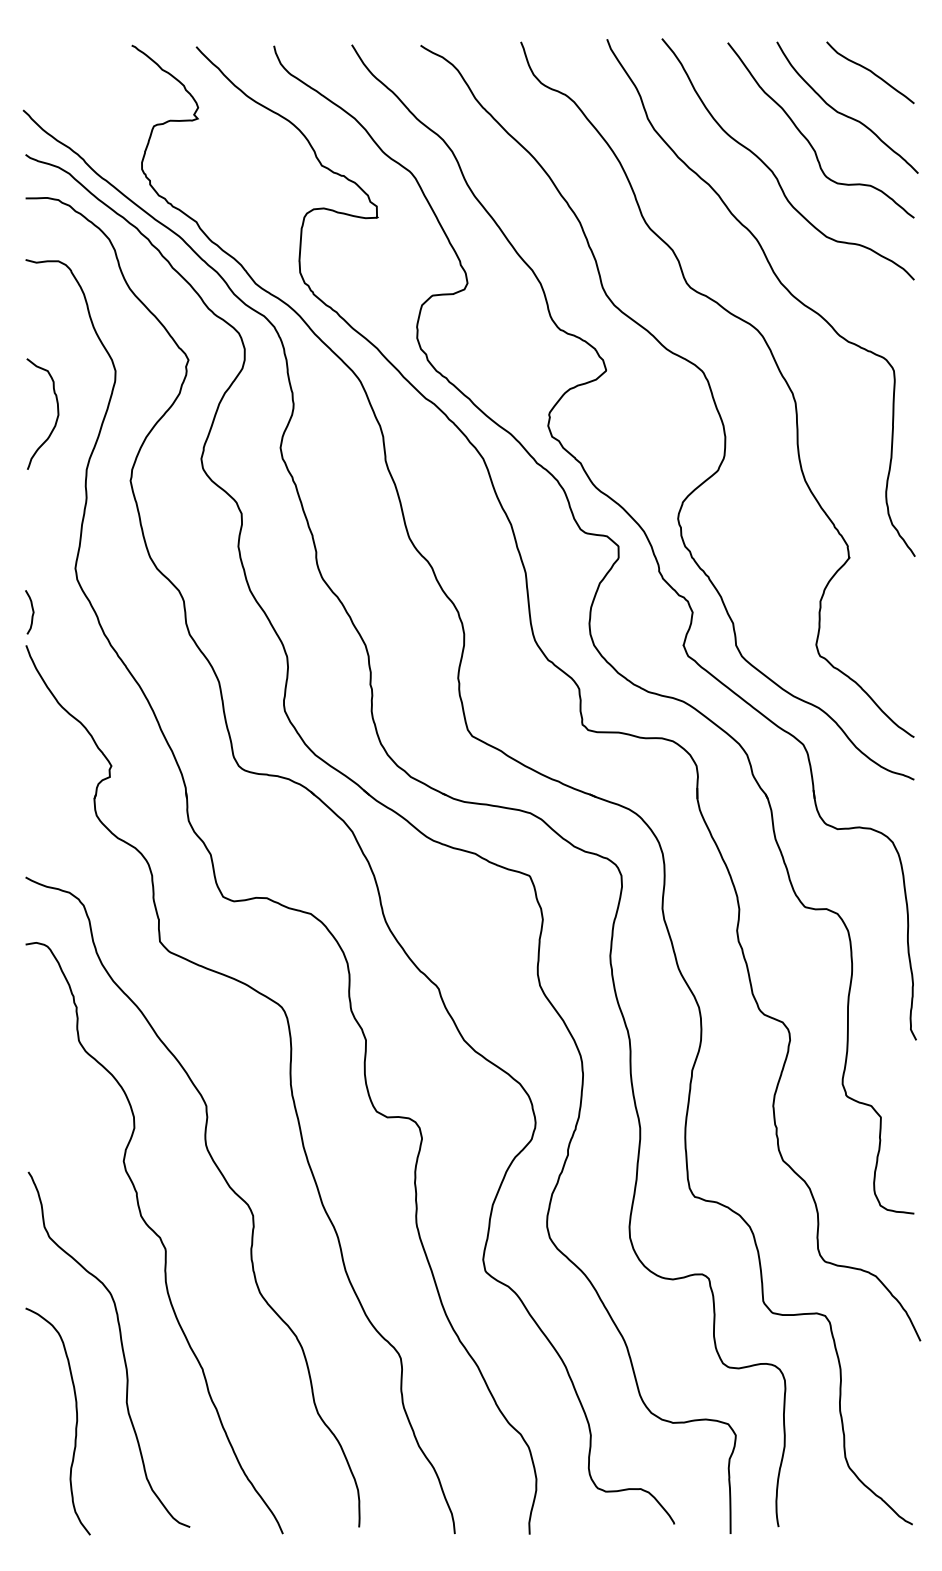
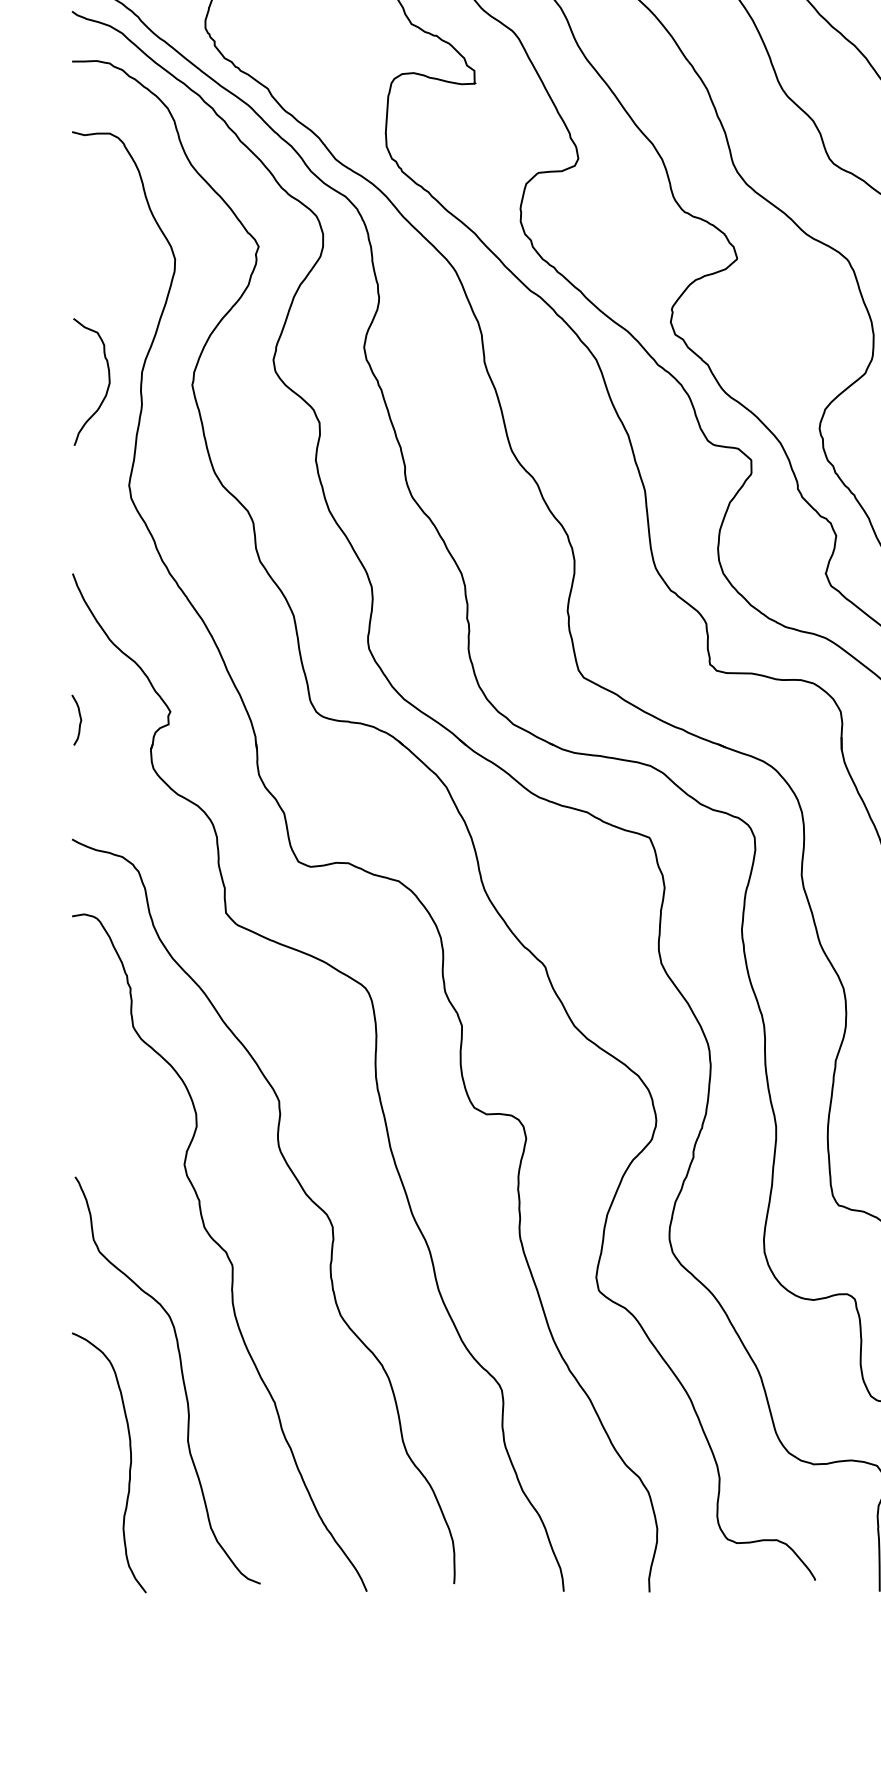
curve: (56, 417) -> (107, 385), moved
curve: (32, 612) -> (79, 720), moved

